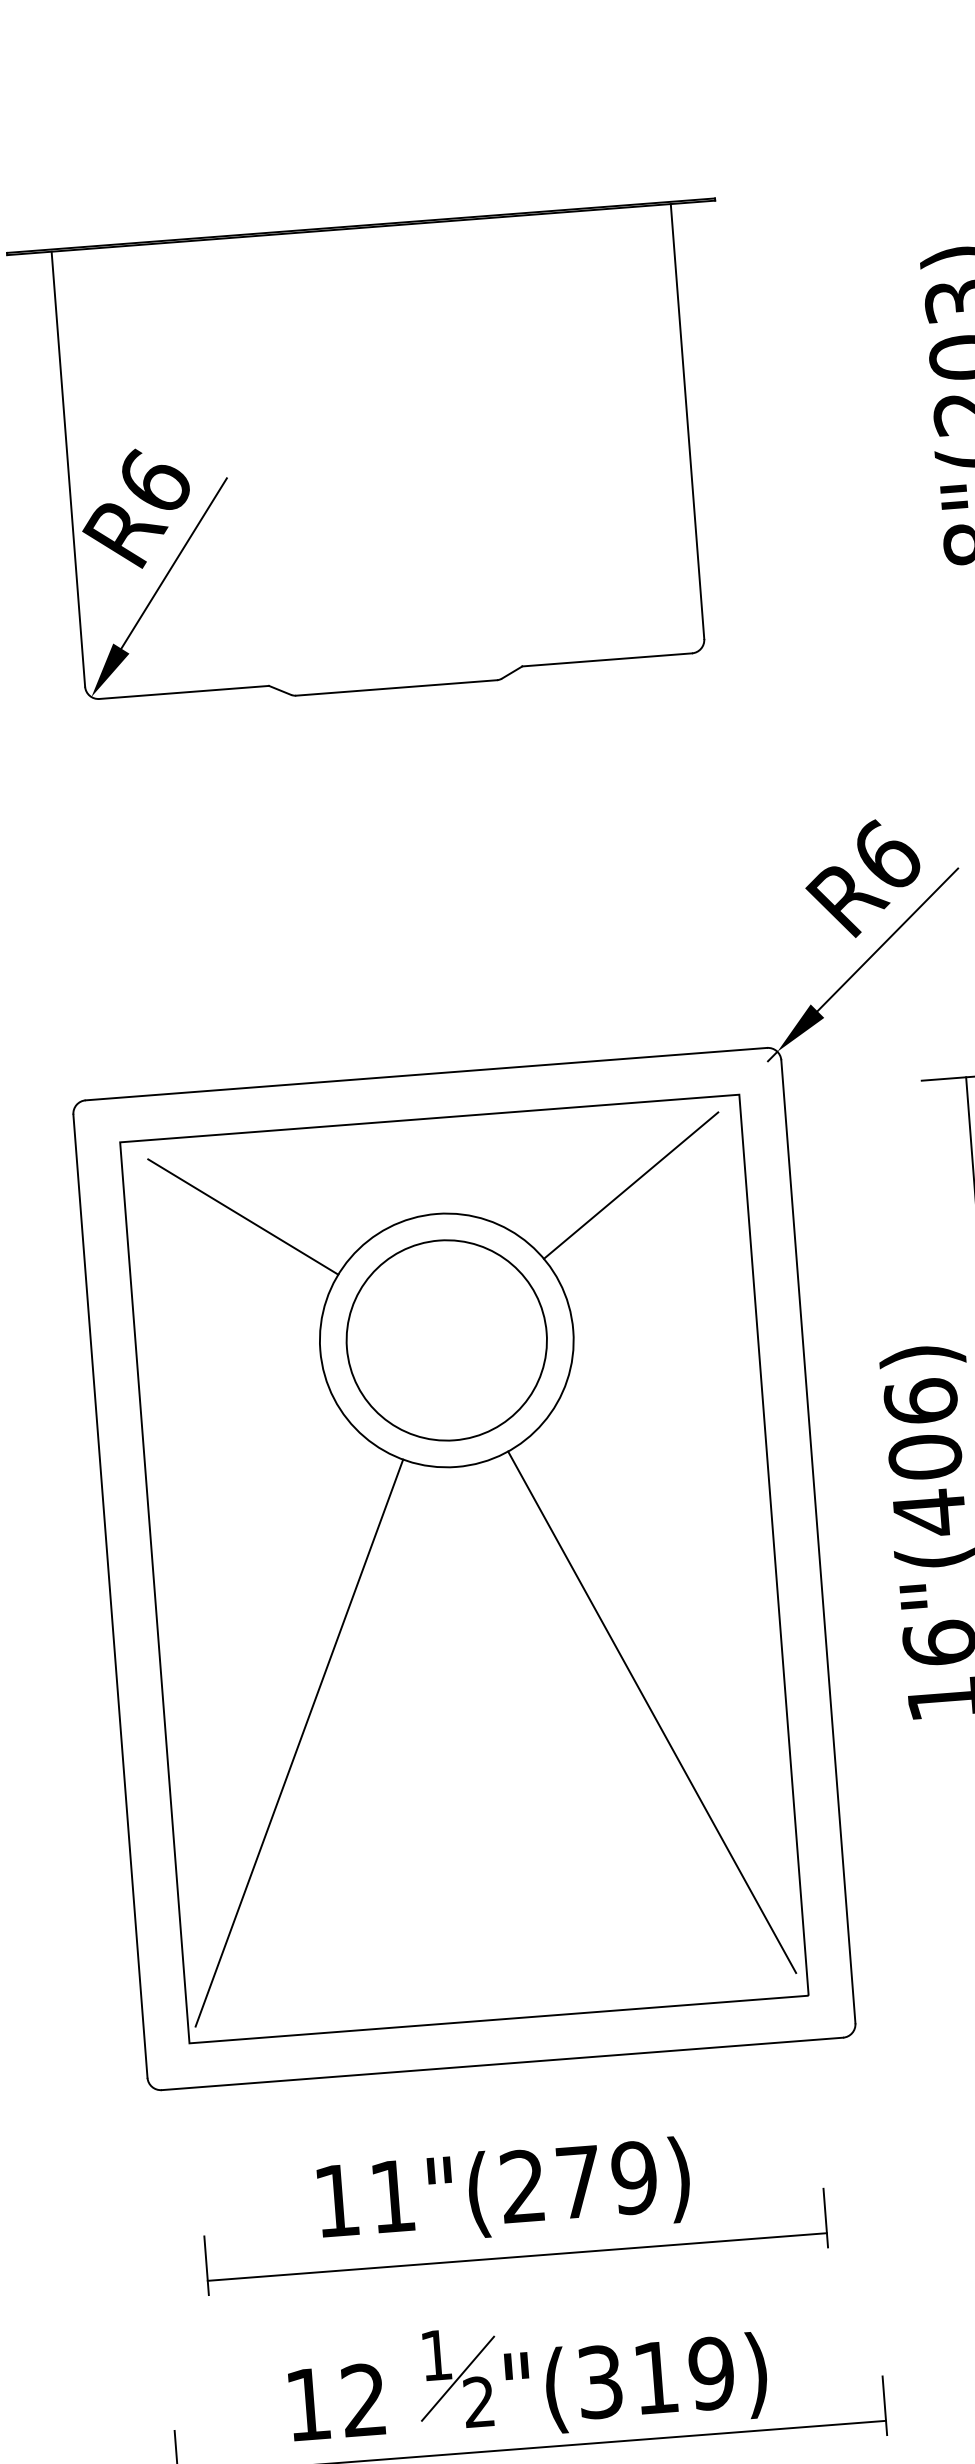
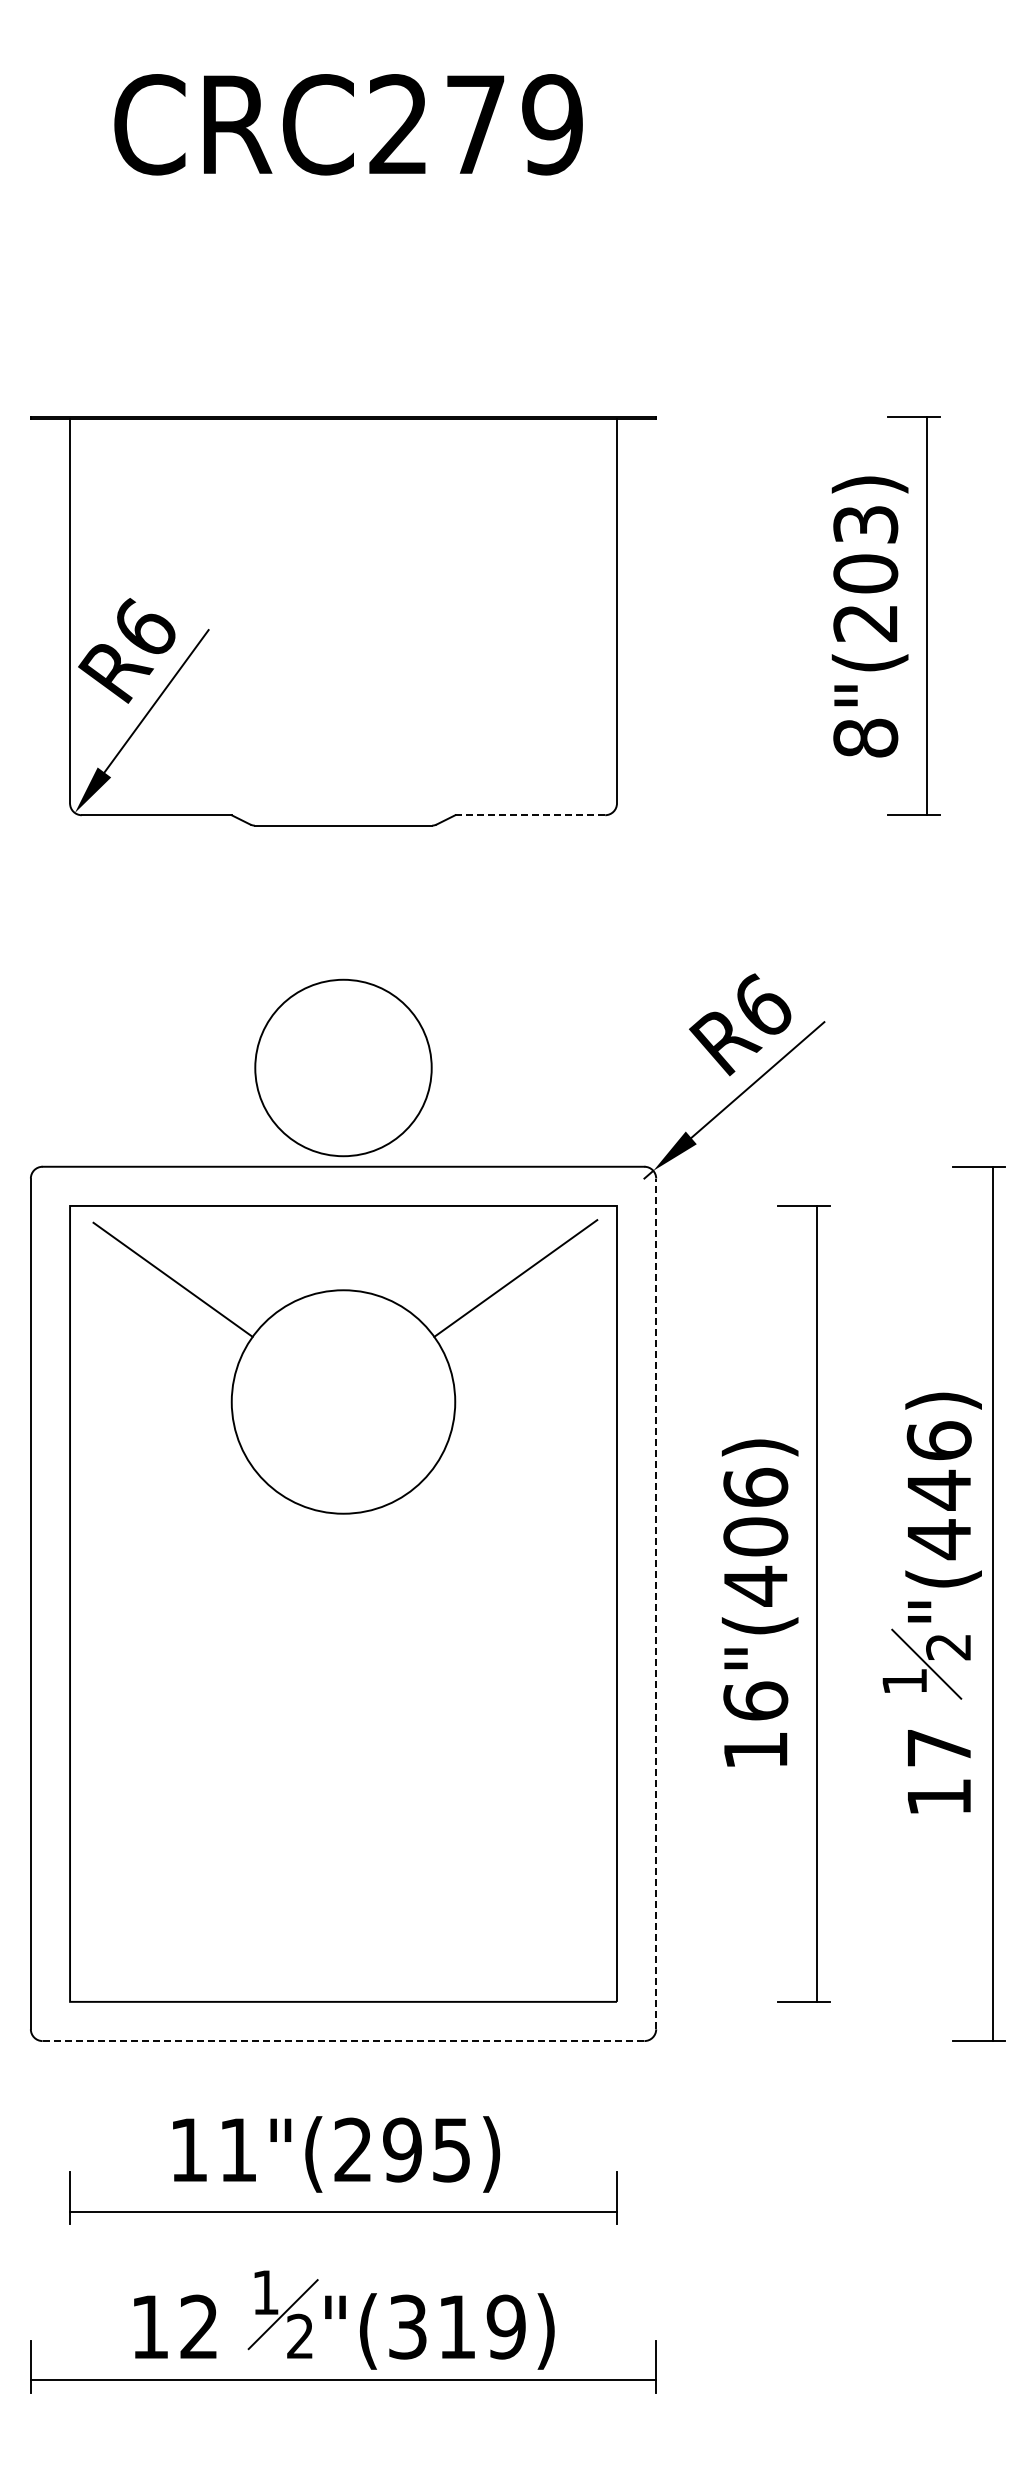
line: (607, 660) -> (530, 815), solid -> dashed
circle: (446, 1339) -> (343, 1067), moved
line: (818, 1541) -> (656, 1603), solid -> dashed
line: (651, 1712) -> (498, 1742), removed
line: (298, 1742) -> (186, 1745), removed
line: (502, 2064) -> (343, 2041), solid -> dashed
text: (607, 2179) -> (427, 2149), 11"(279) -> 11"(295)

